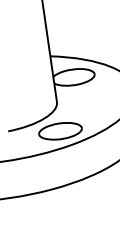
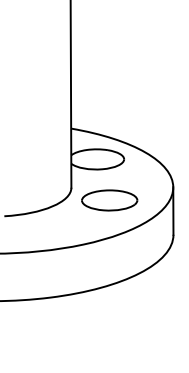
part: (60, 131) -> (109, 200), moved

